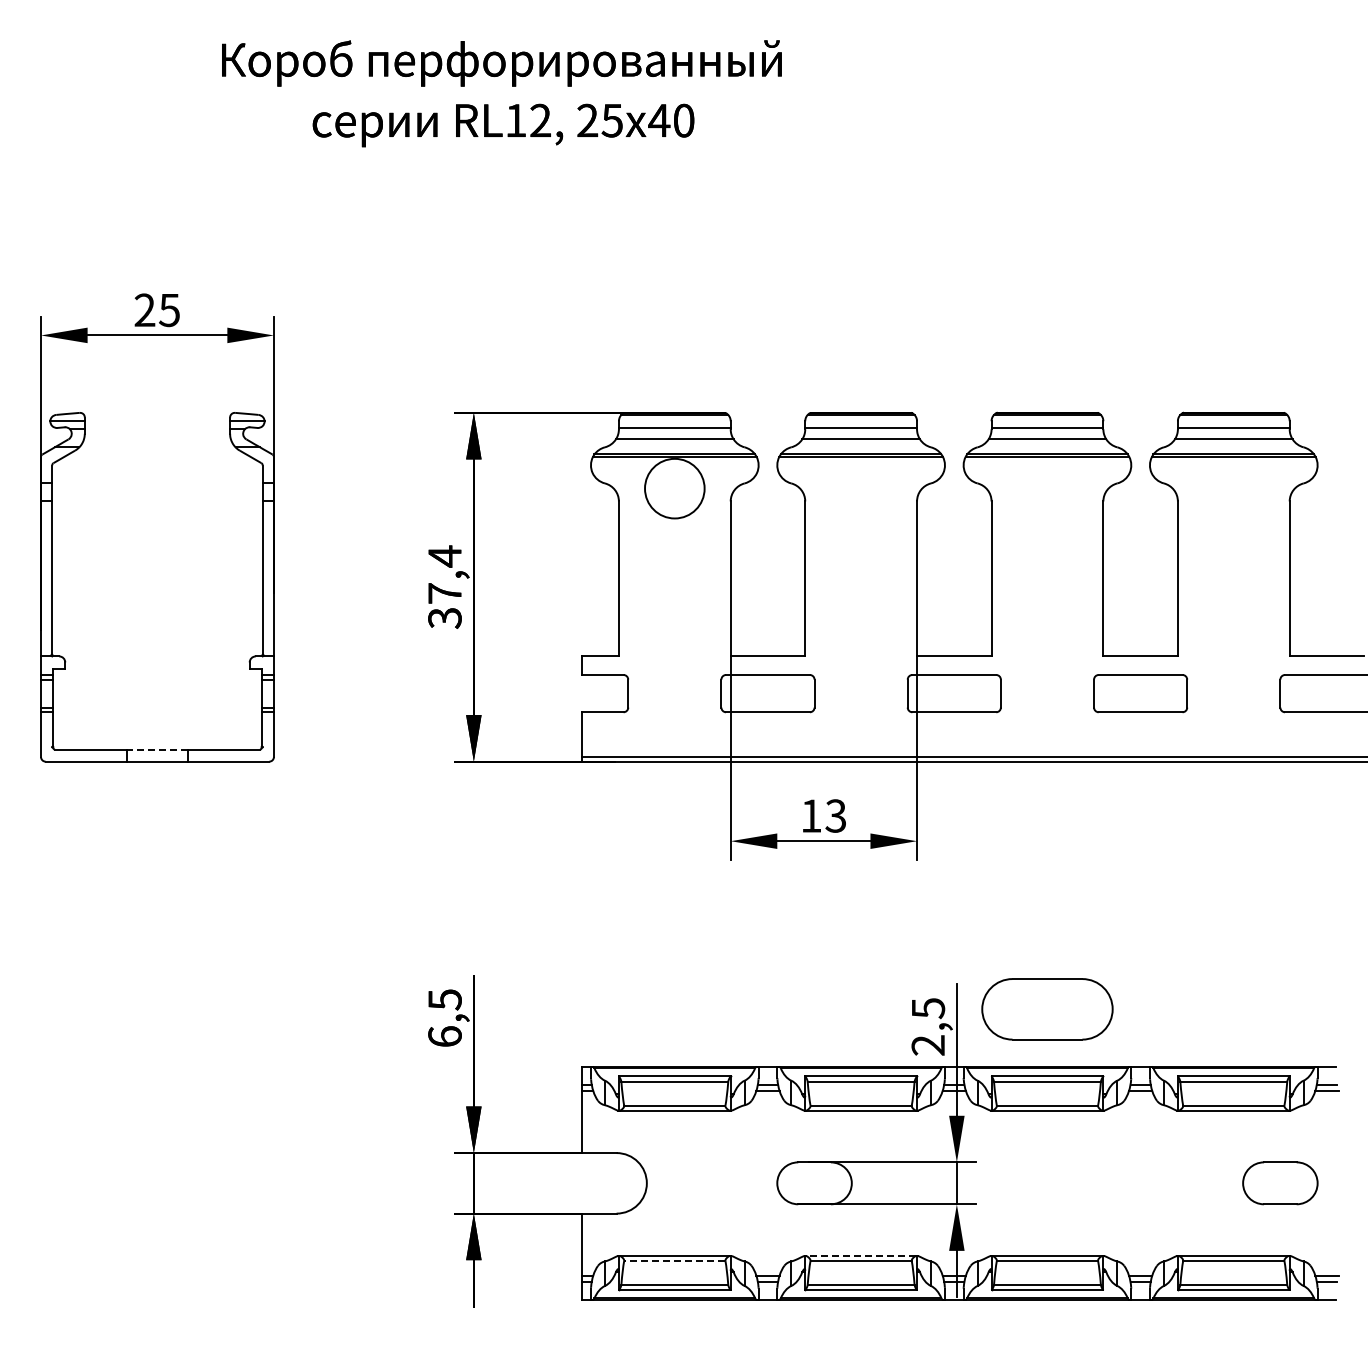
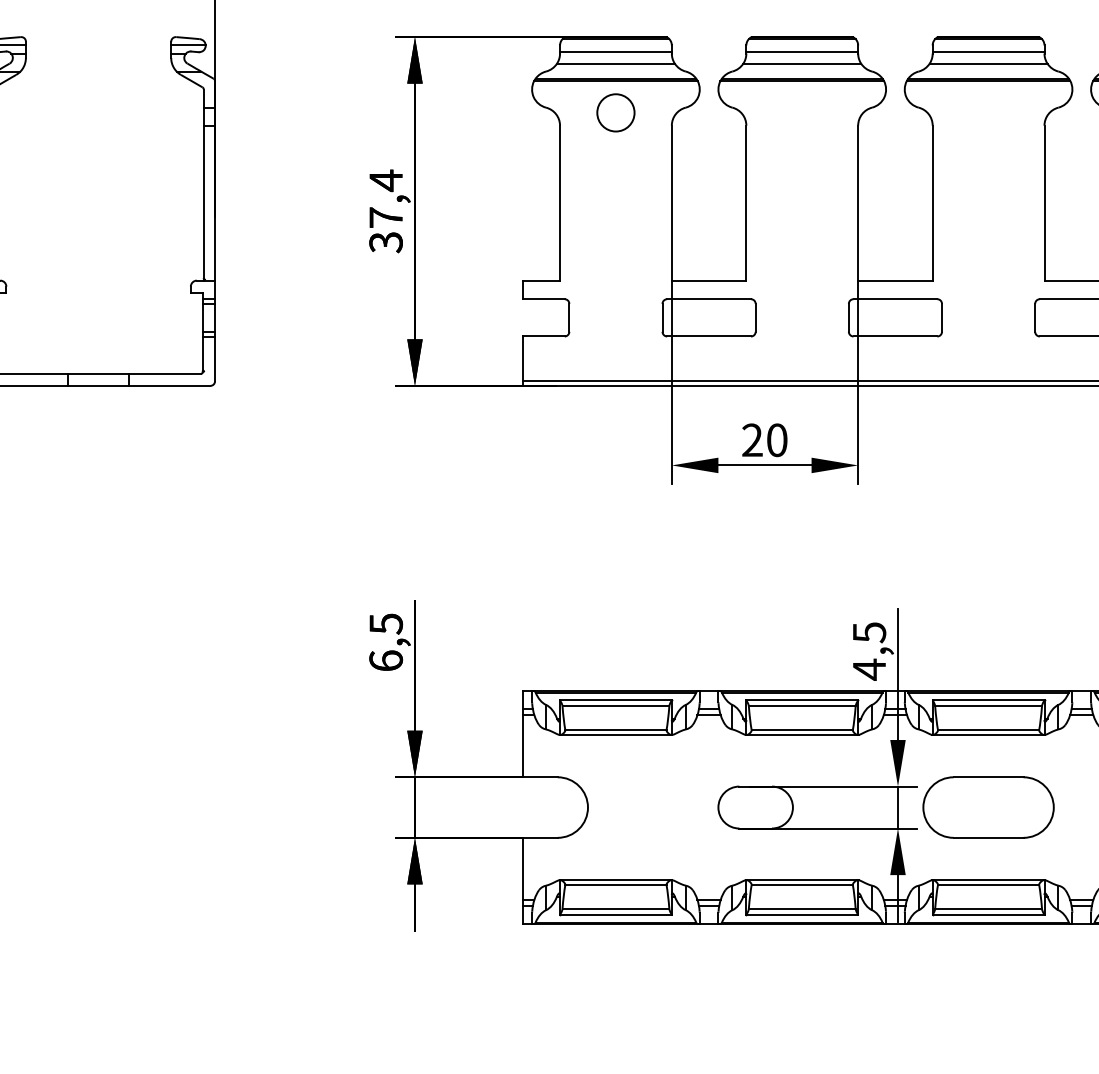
circle: (674, 488) -> (615, 112), size x0.62
line: (156, 749) -> (97, 373), dashed -> solid
text: (823, 815) -> (764, 439), 13 -> 20
part: (1047, 1009) -> (988, 807), moved
text: (927, 1045) -> (868, 669), 2,5 -> 4,5
line: (860, 1256) -> (801, 880), dashed -> solid
line: (674, 1261) -> (615, 885), dashed -> solid

